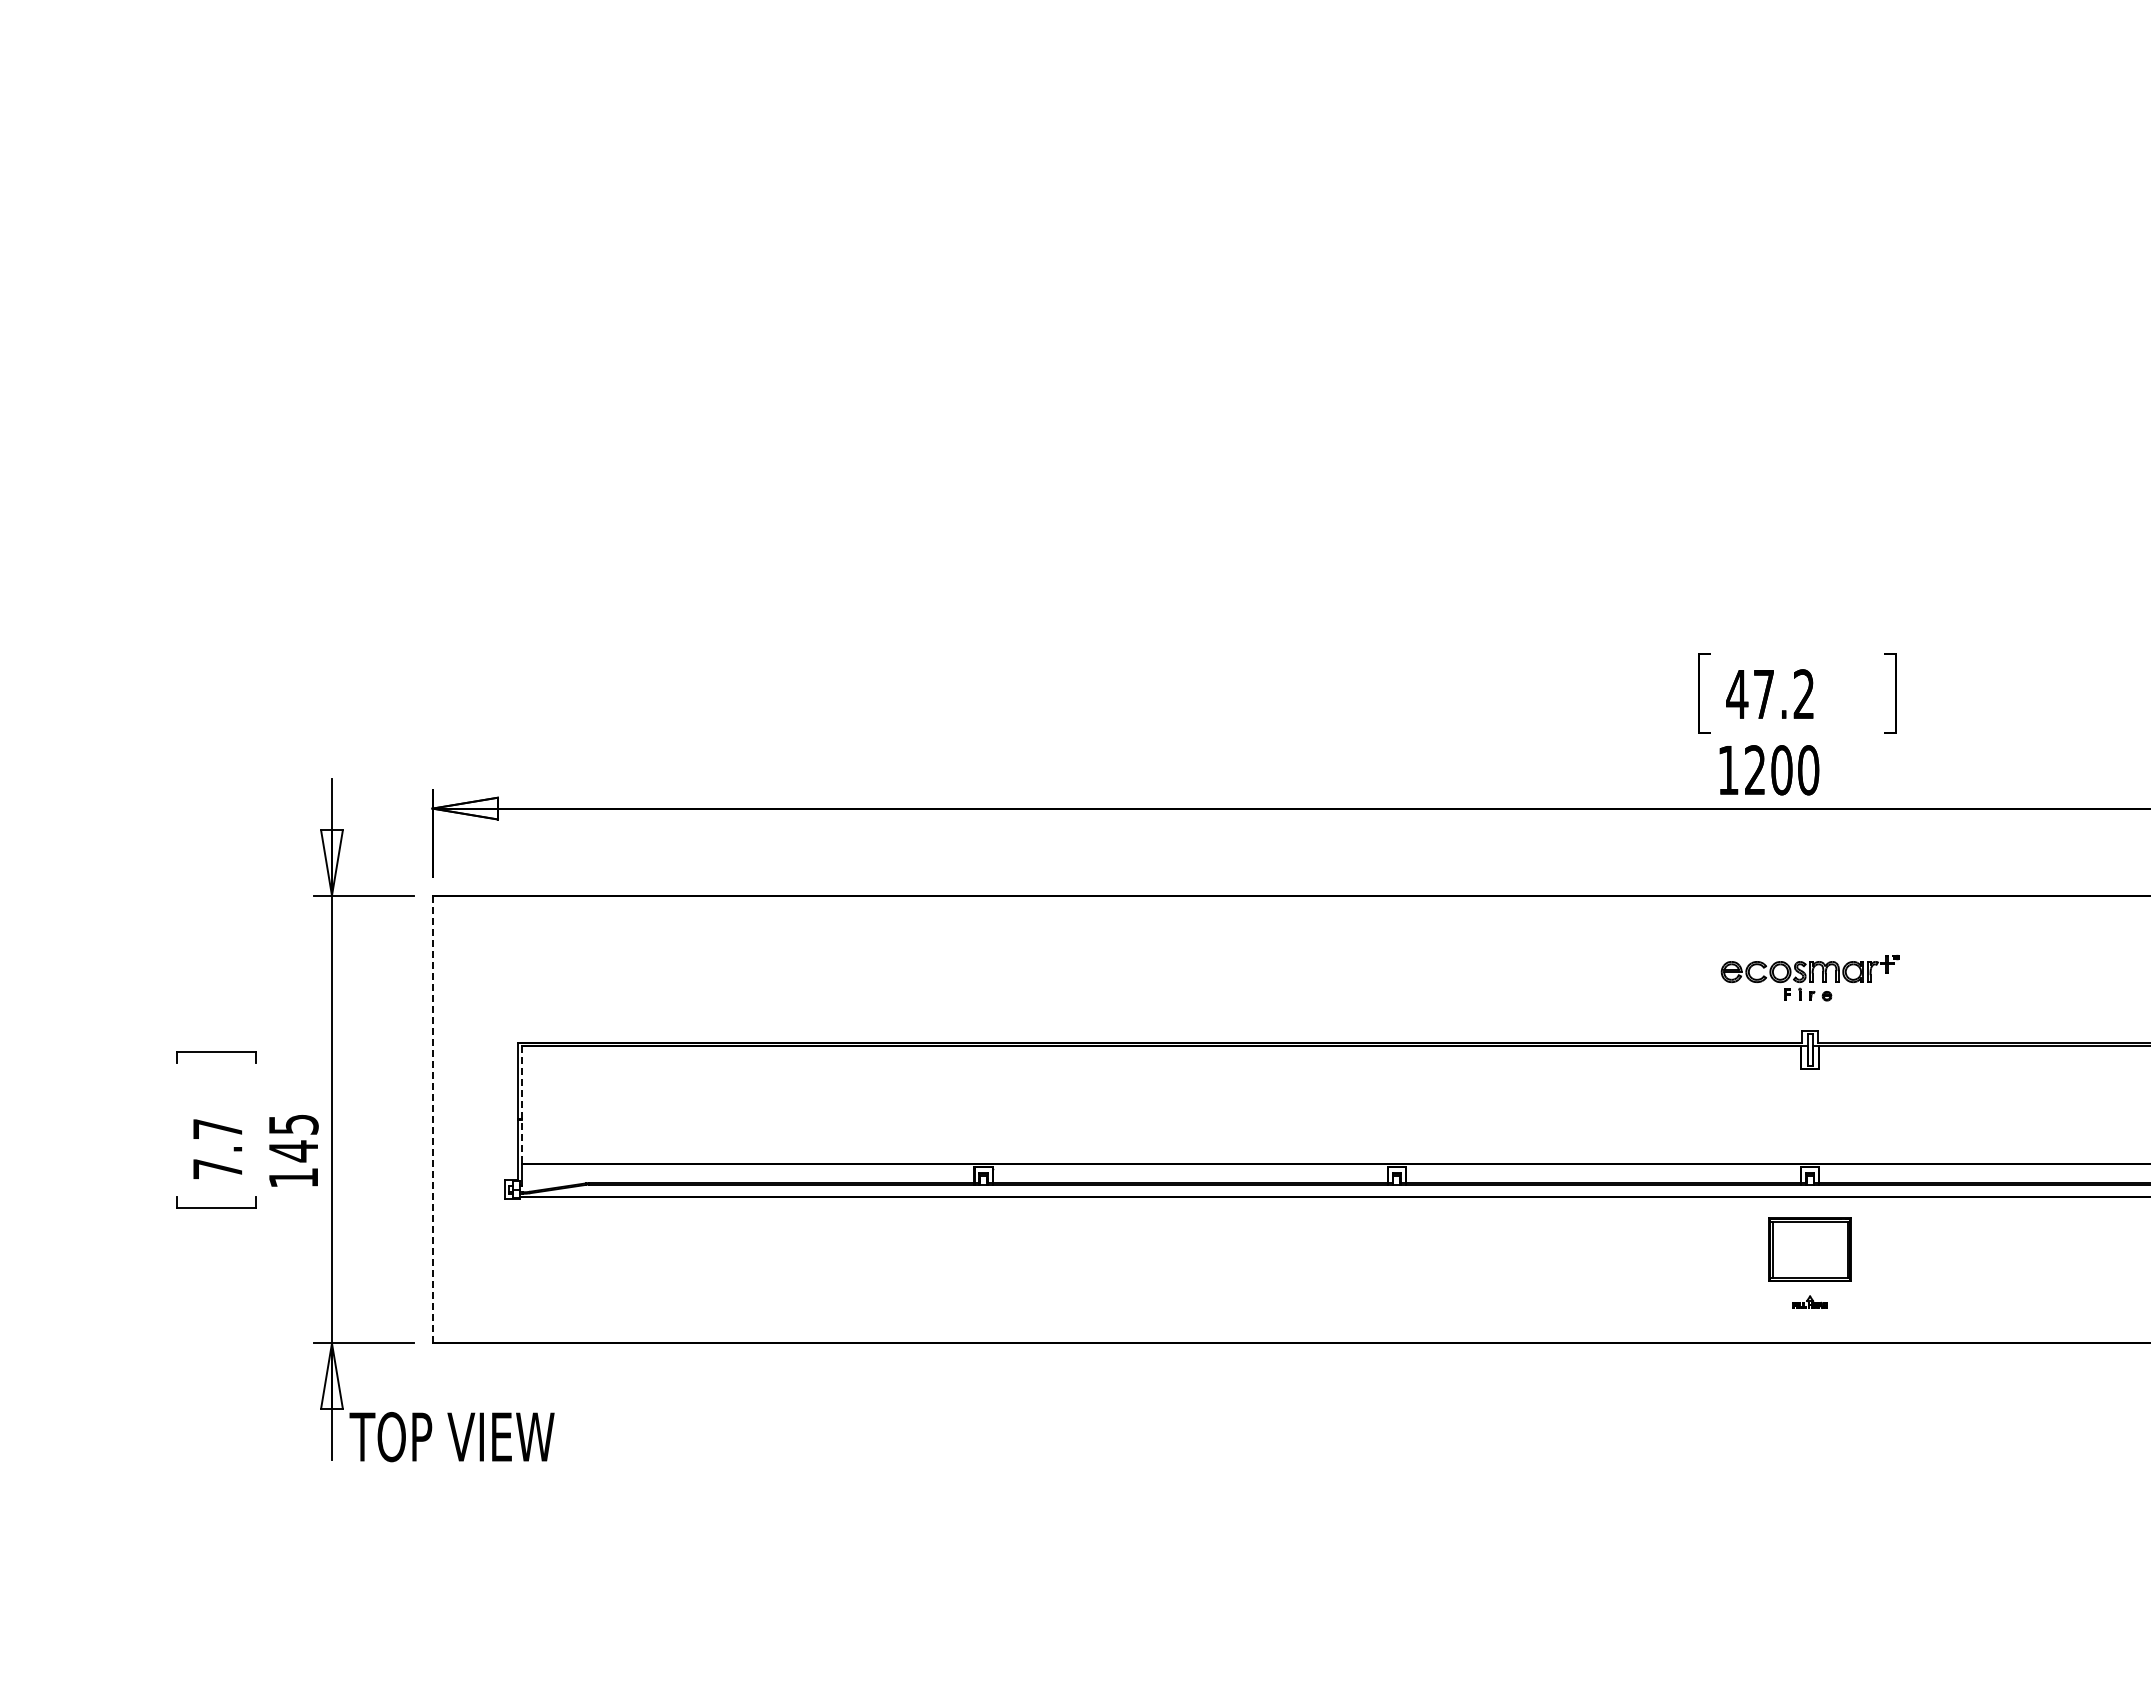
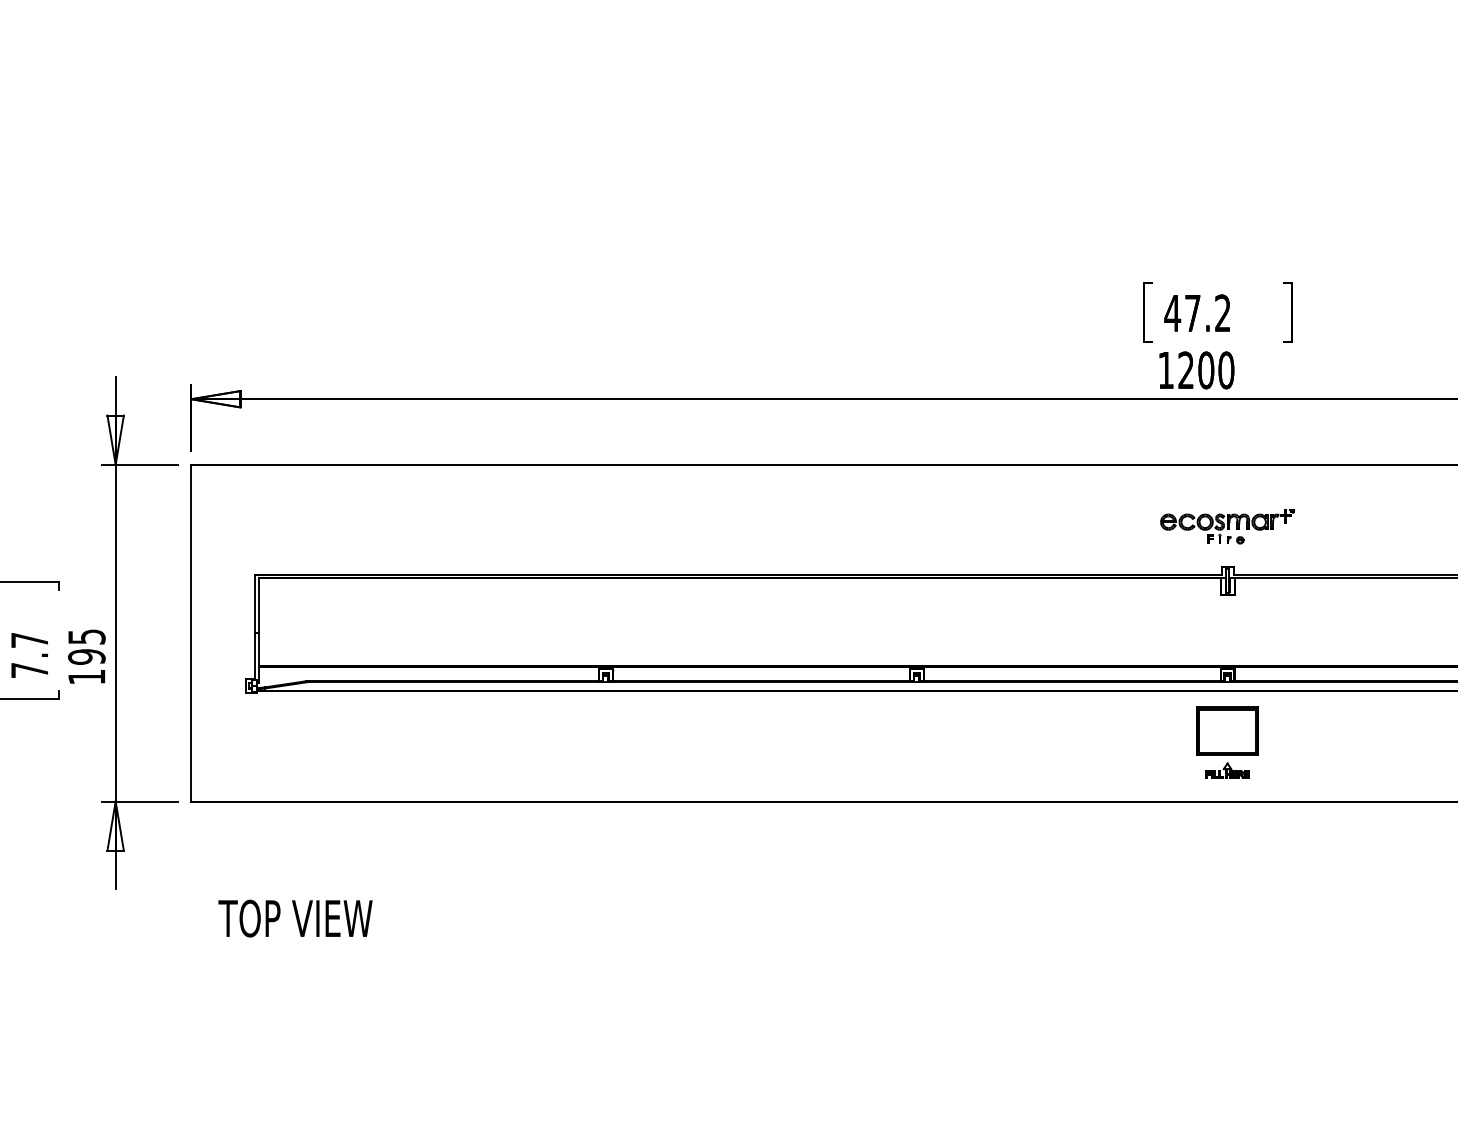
line: (522, 1105) -> (258, 622), dashed -> solid
line: (432, 1119) -> (191, 633), dashed -> solid
text: (293, 1151) -> (86, 657), 145 -> 195
part: (1809, 1301) -> (1227, 770), size x1.67
text: (451, 1437) -> (295, 918), moved

